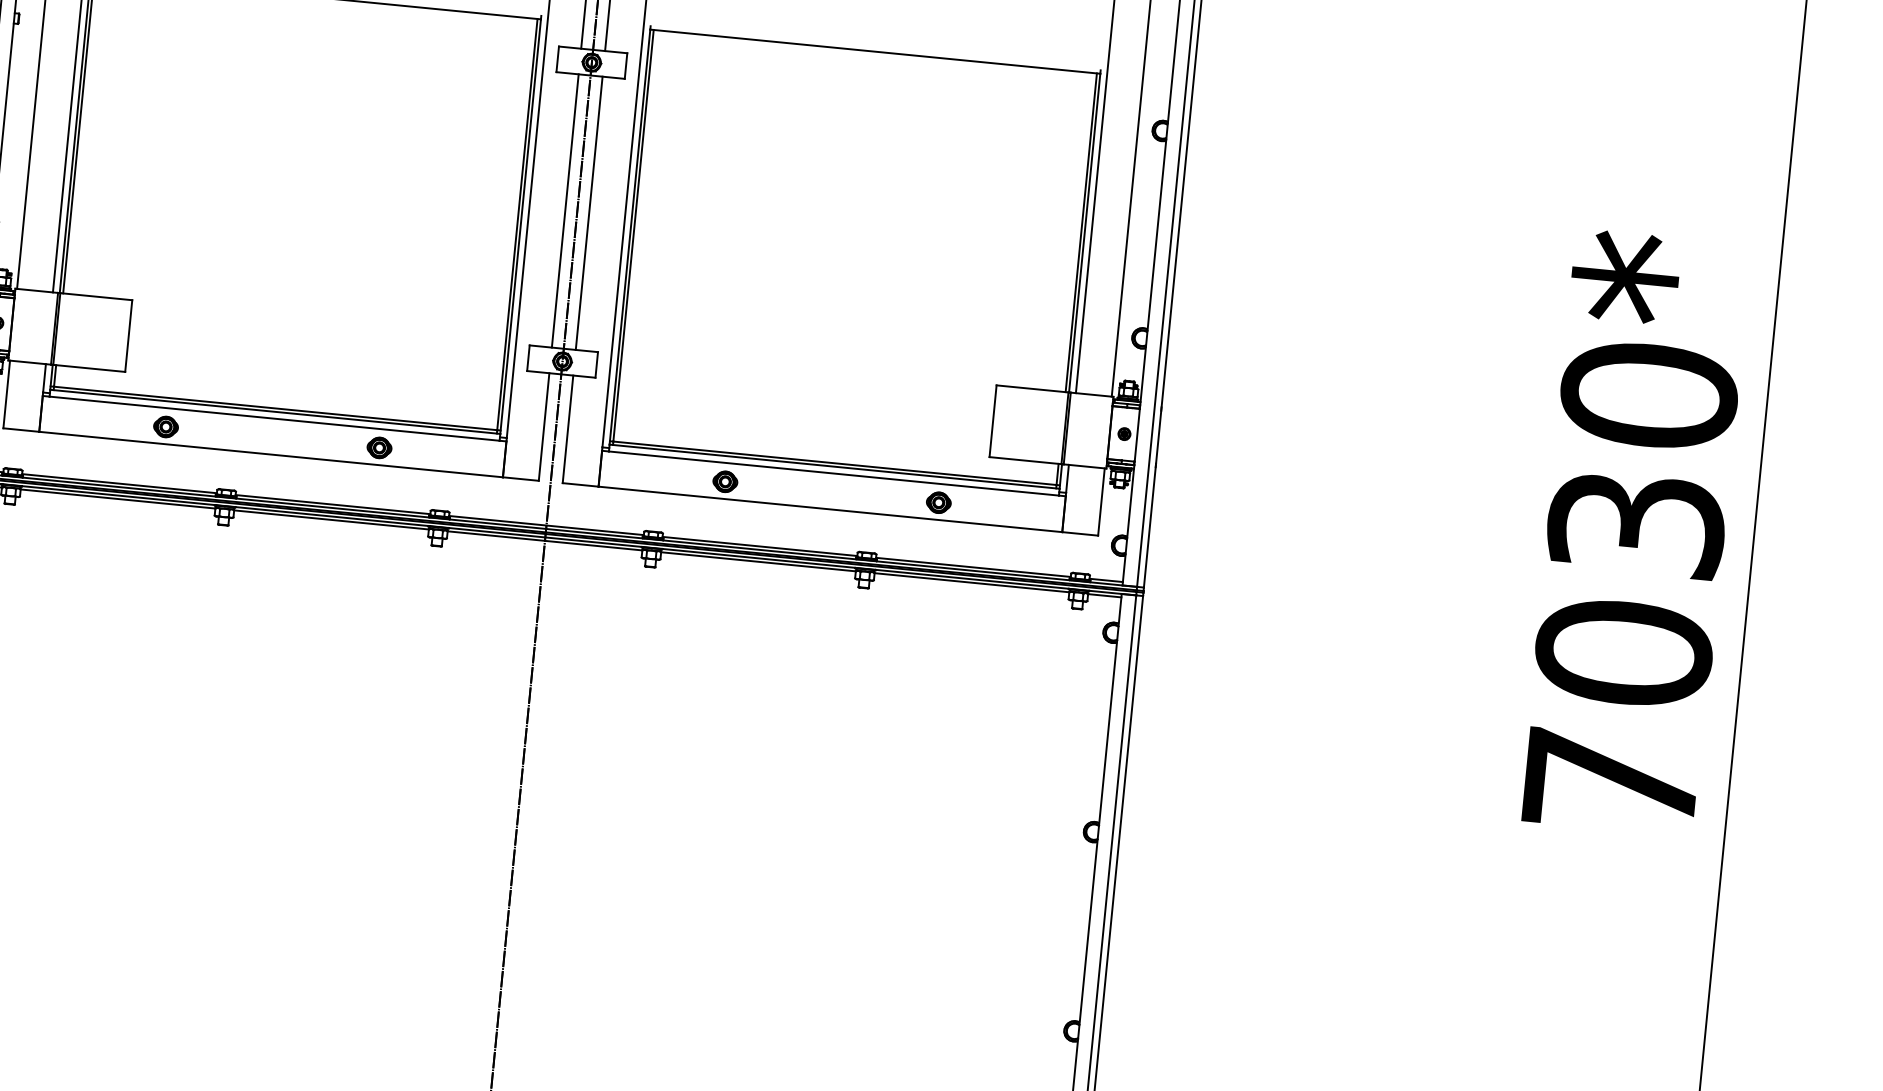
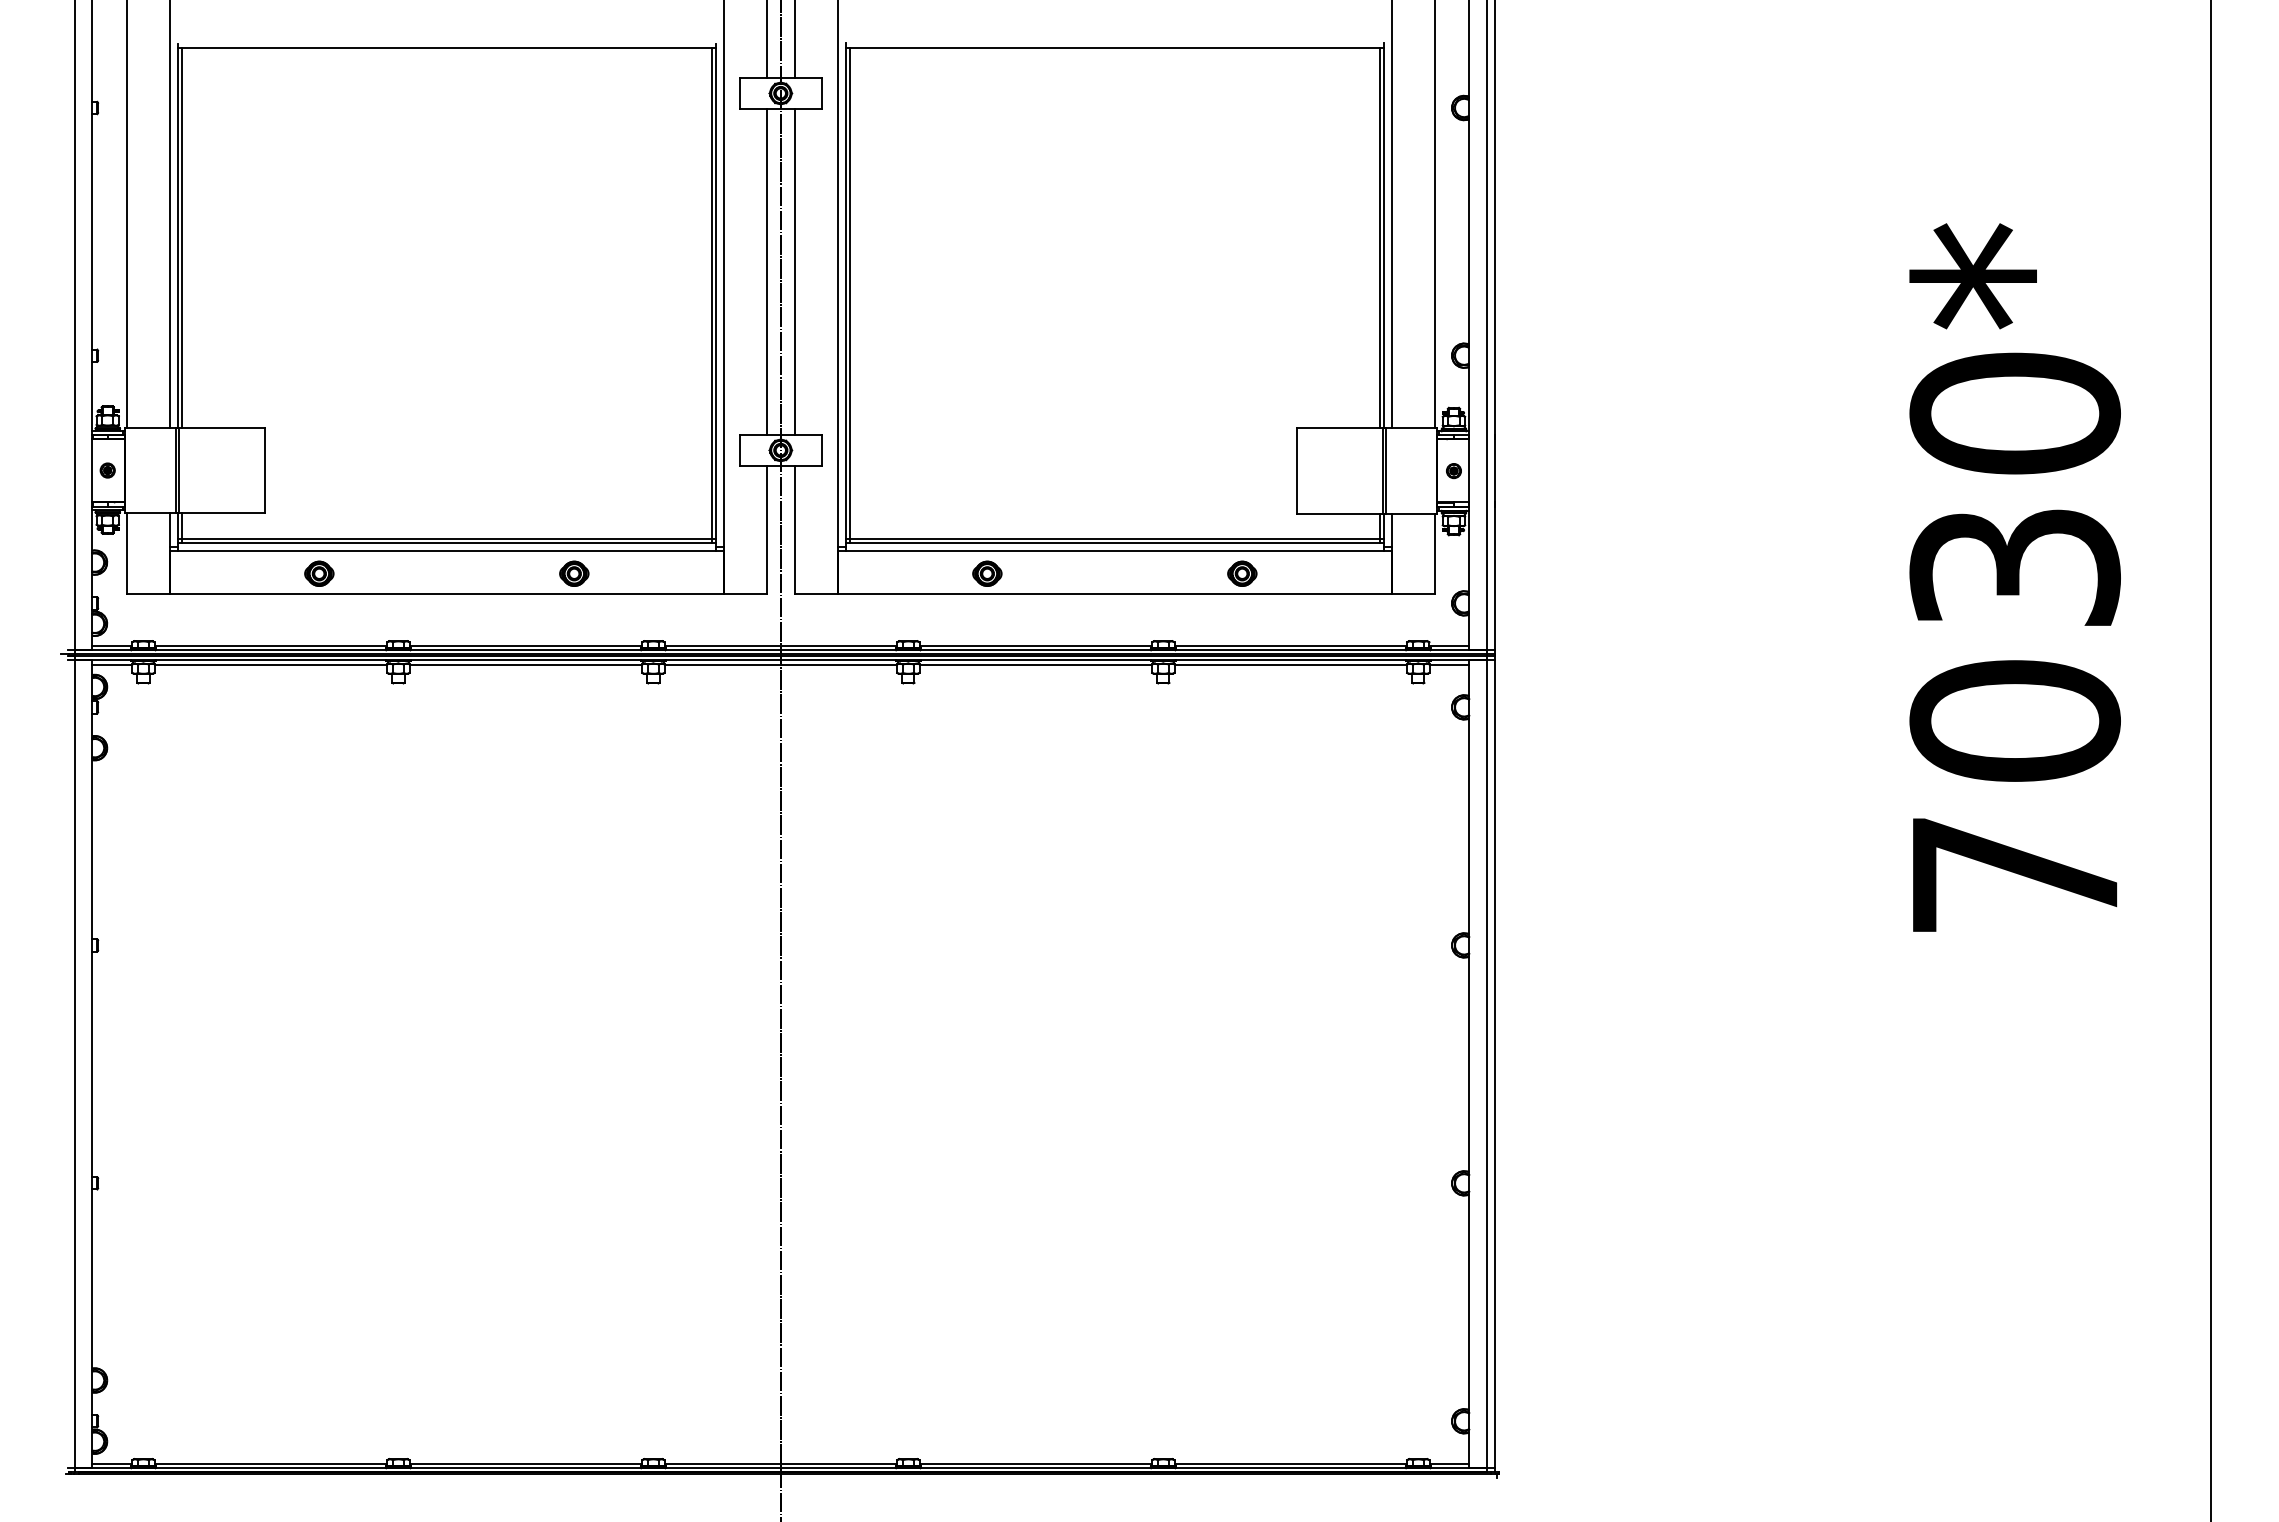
text: (1635, 532) -> (2014, 577), moved

